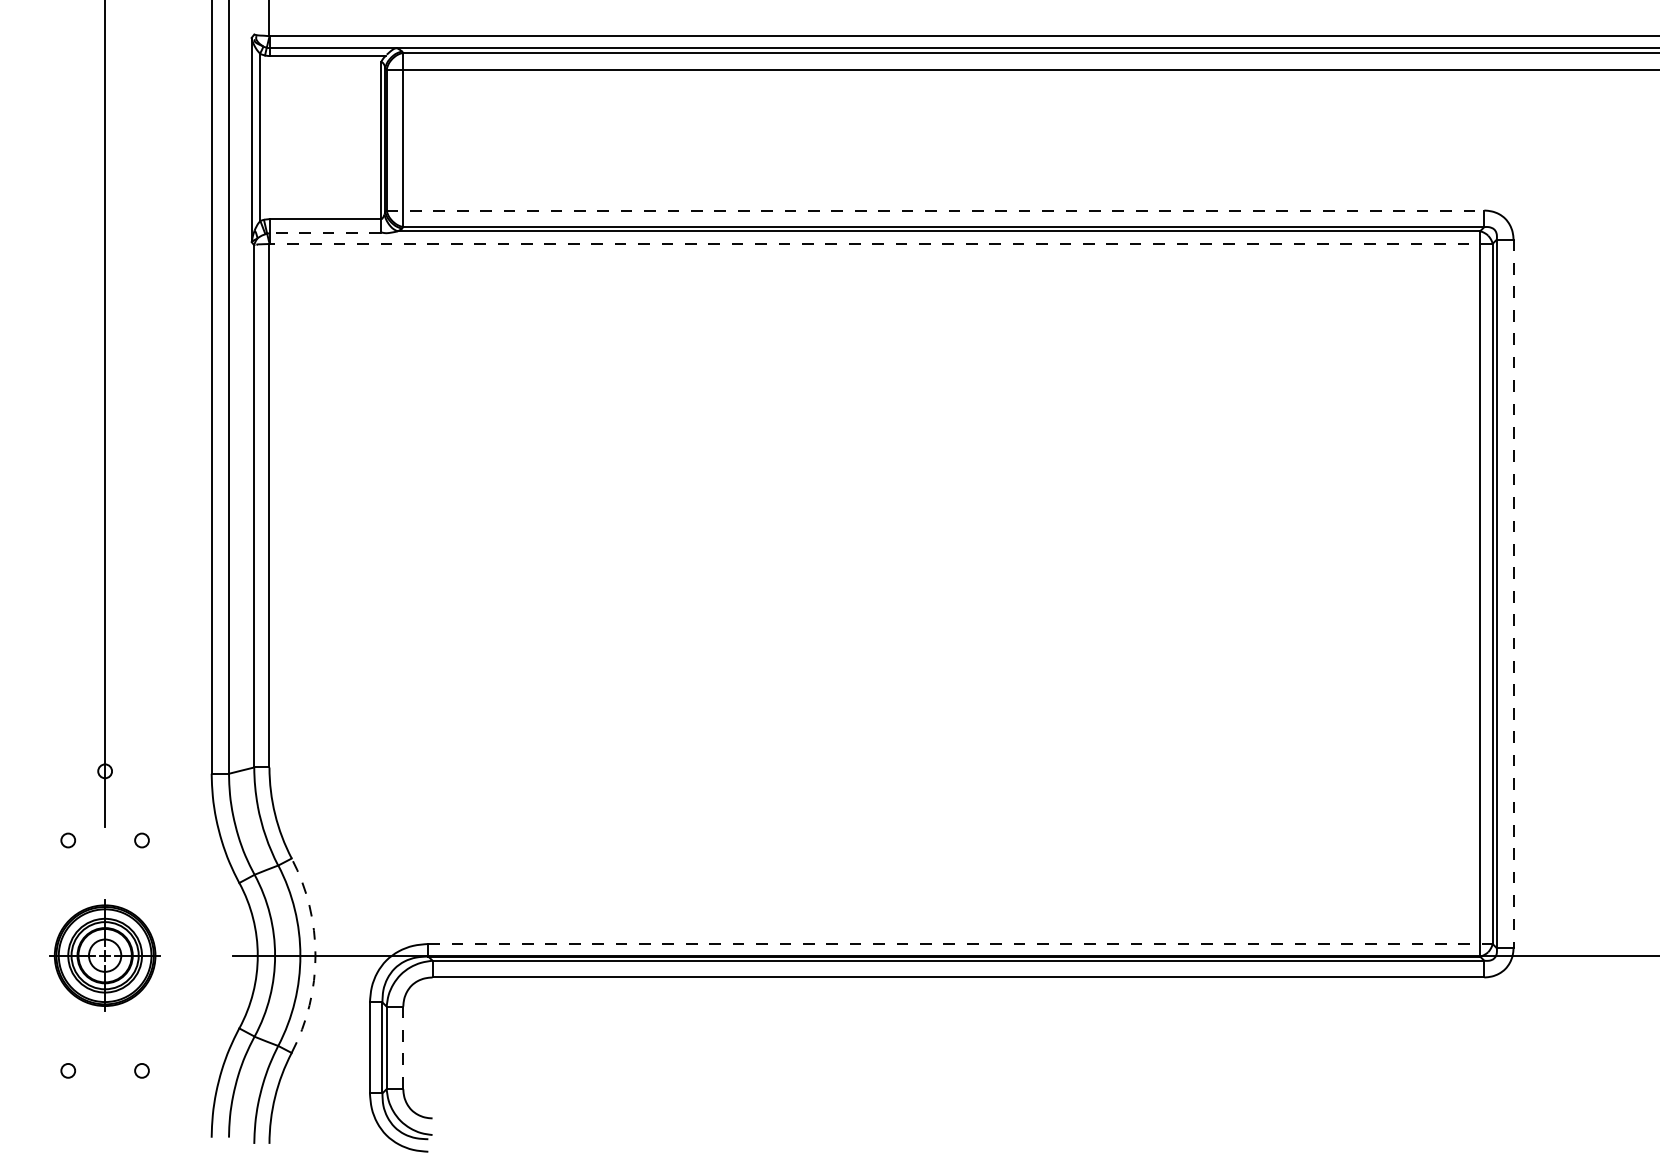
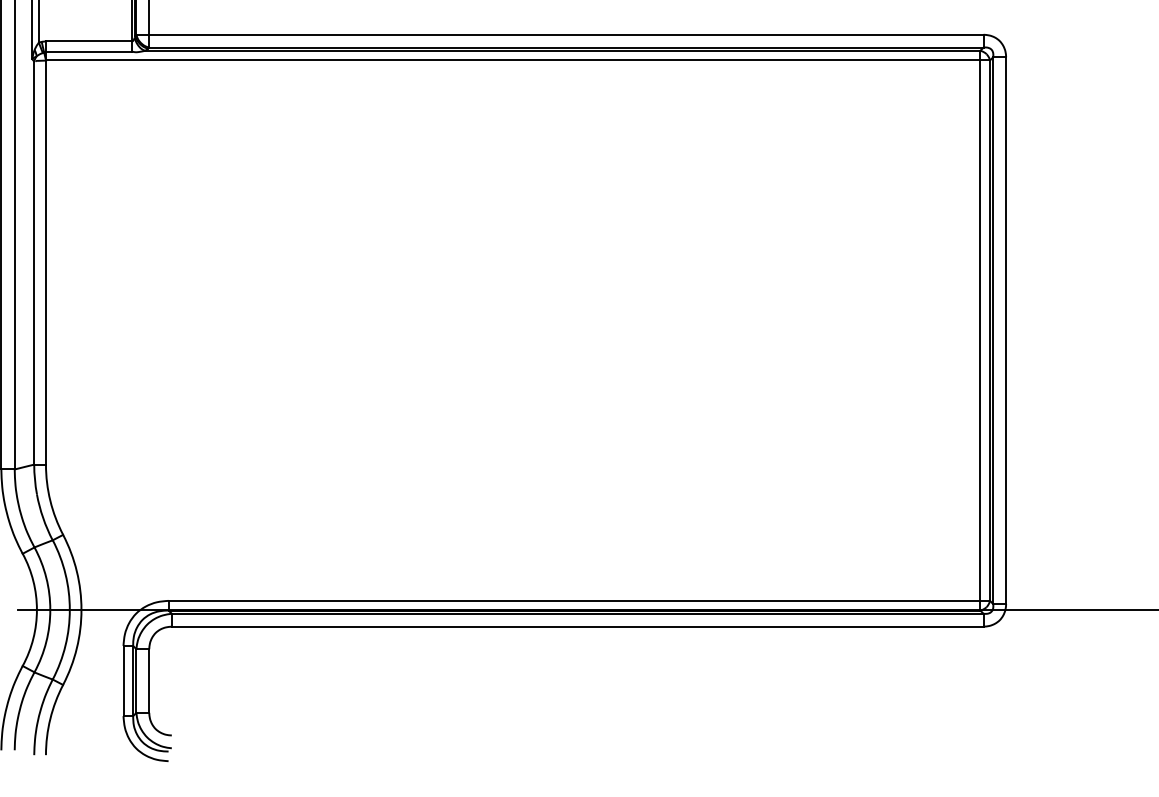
line: (935, 210) -> (560, 34), dashed -> solid
line: (325, 233) -> (89, 52), dashed -> solid
line: (881, 243) -> (518, 60), dashed -> solid
line: (1513, 594) -> (1006, 331), dashed -> solid
line: (960, 943) -> (579, 600), dashed -> solid
arc: (315, 955) -> (81, 609), dashed -> solid
line: (403, 1048) -> (149, 681), dashed -> solid

